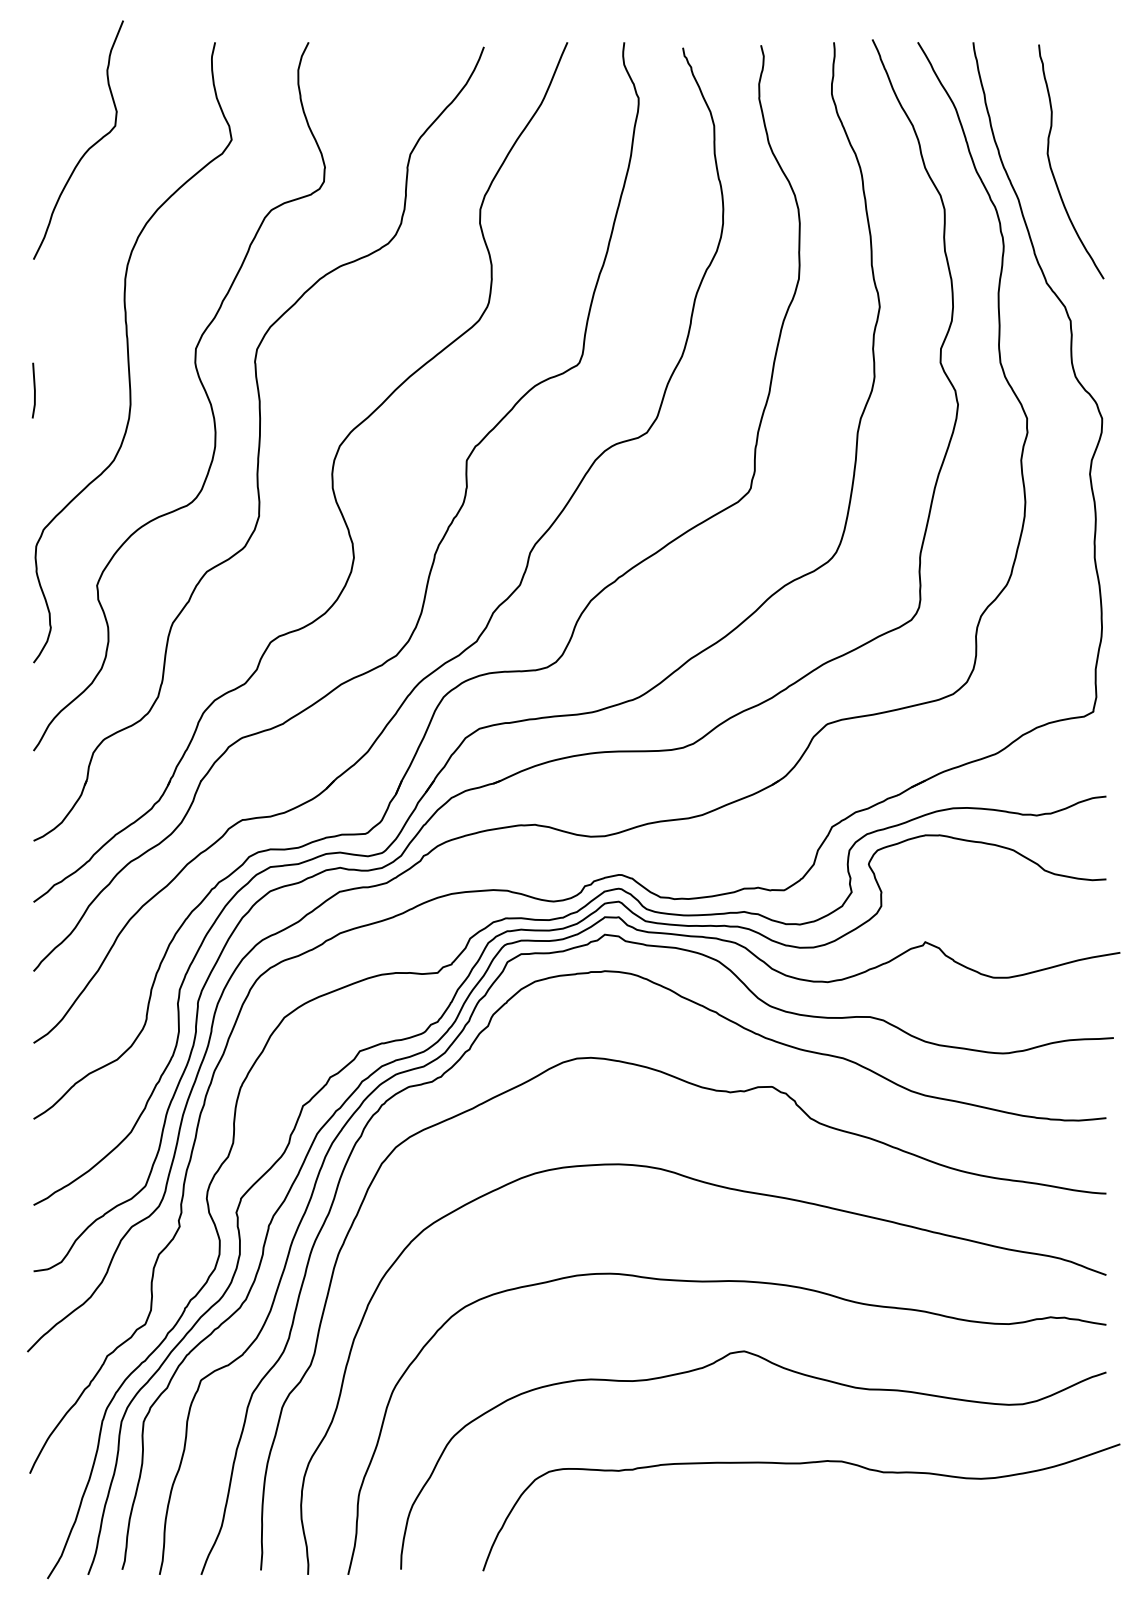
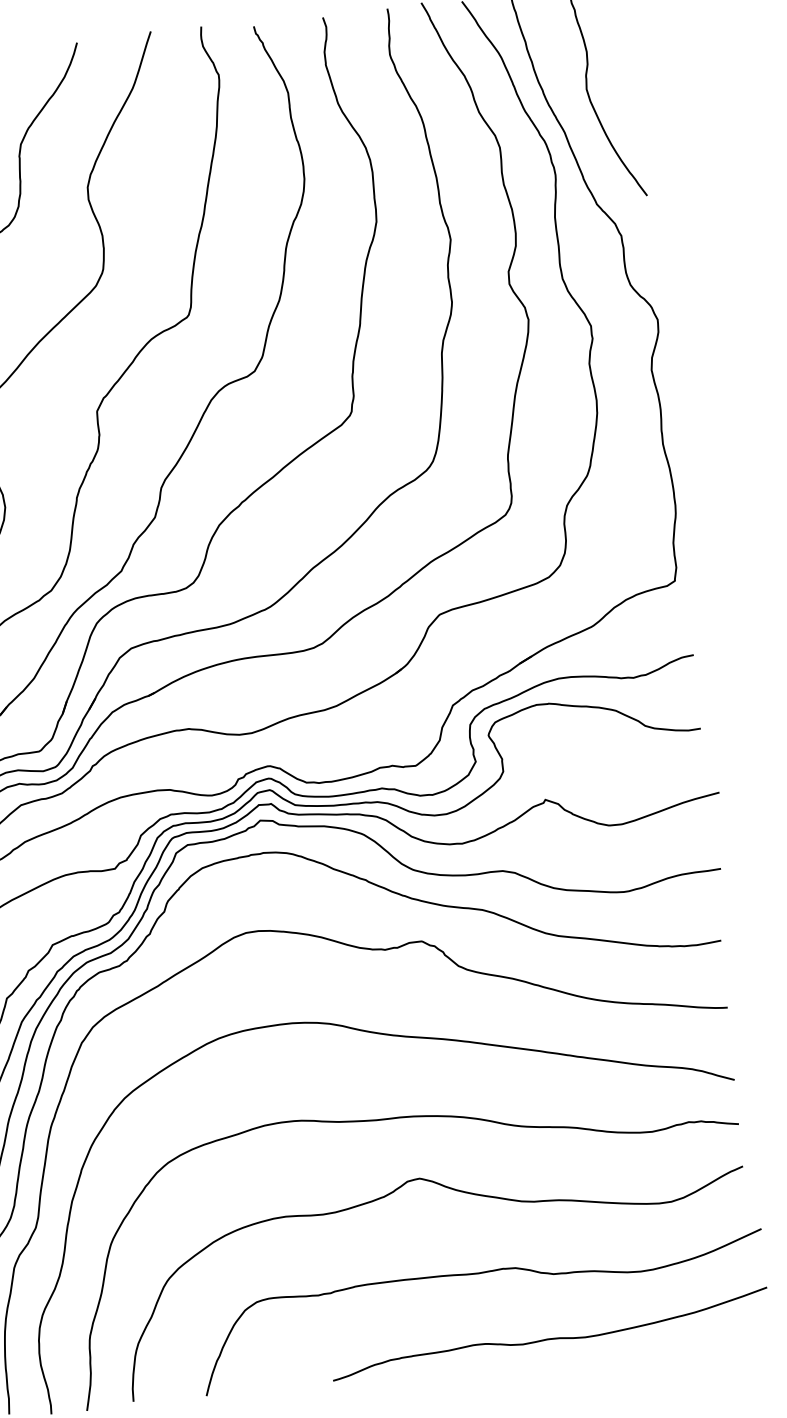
curve: (873, 1543) -> (550, 1338), added

